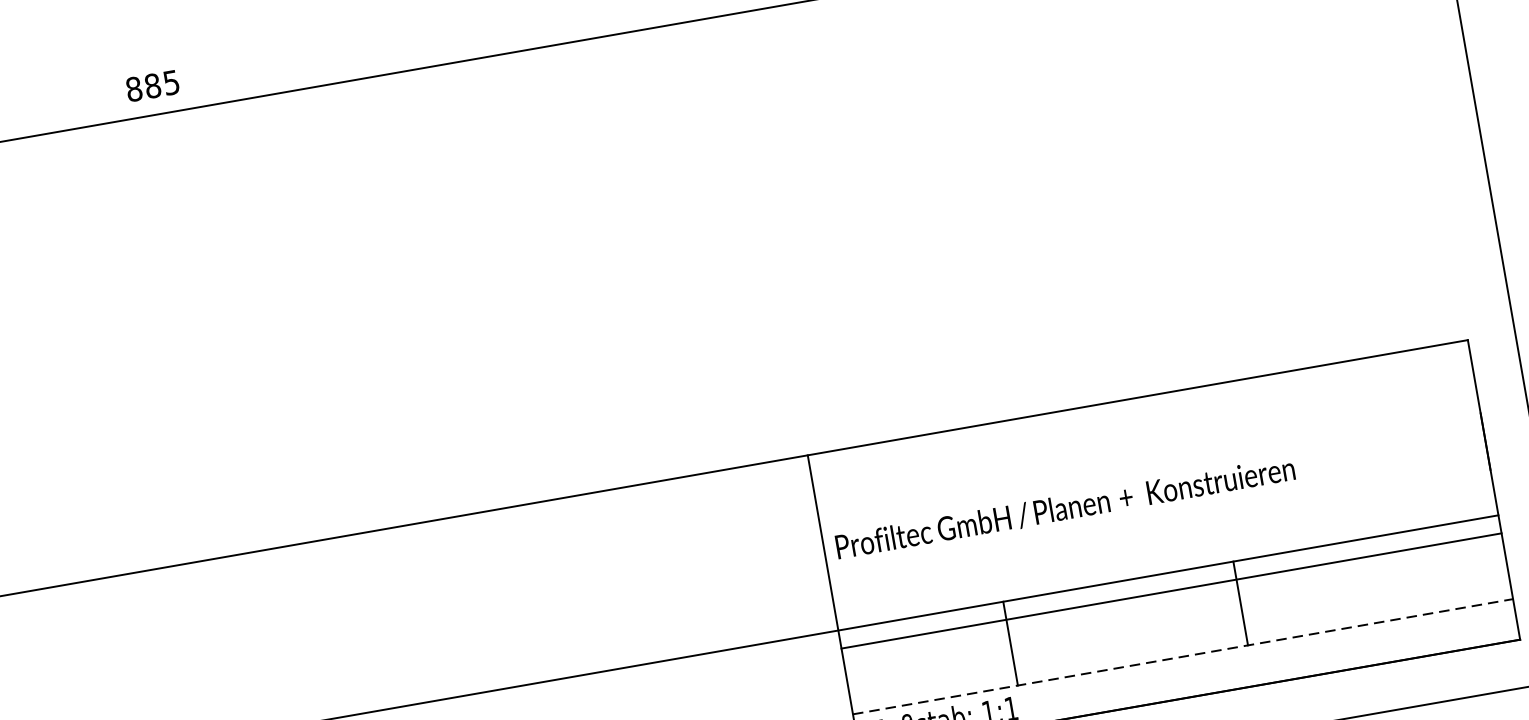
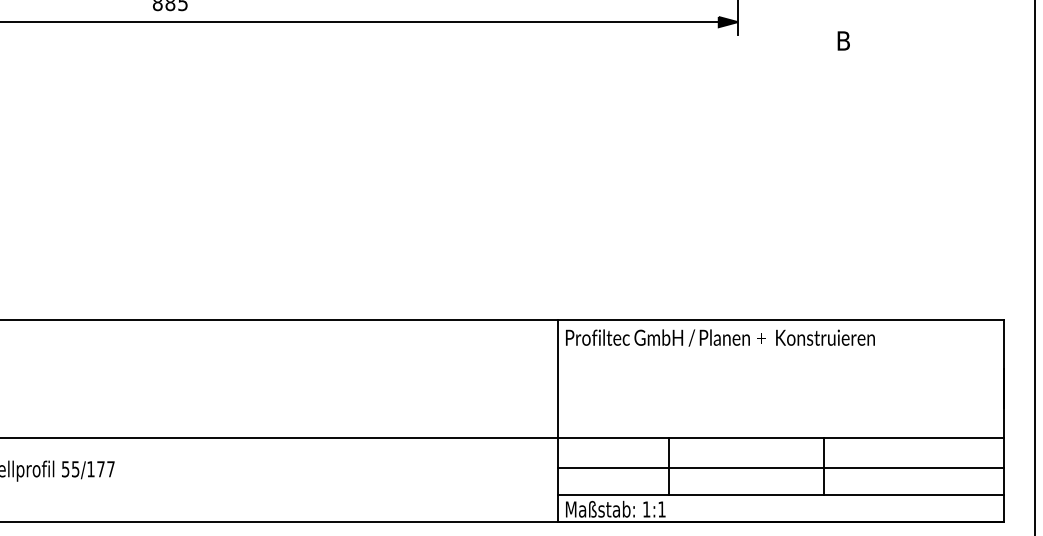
text: (1065, 507) -> (720, 337), moved
line: (1171, 590) -> (780, 467), moved
line: (1182, 656) -> (780, 494), dashed -> solid

